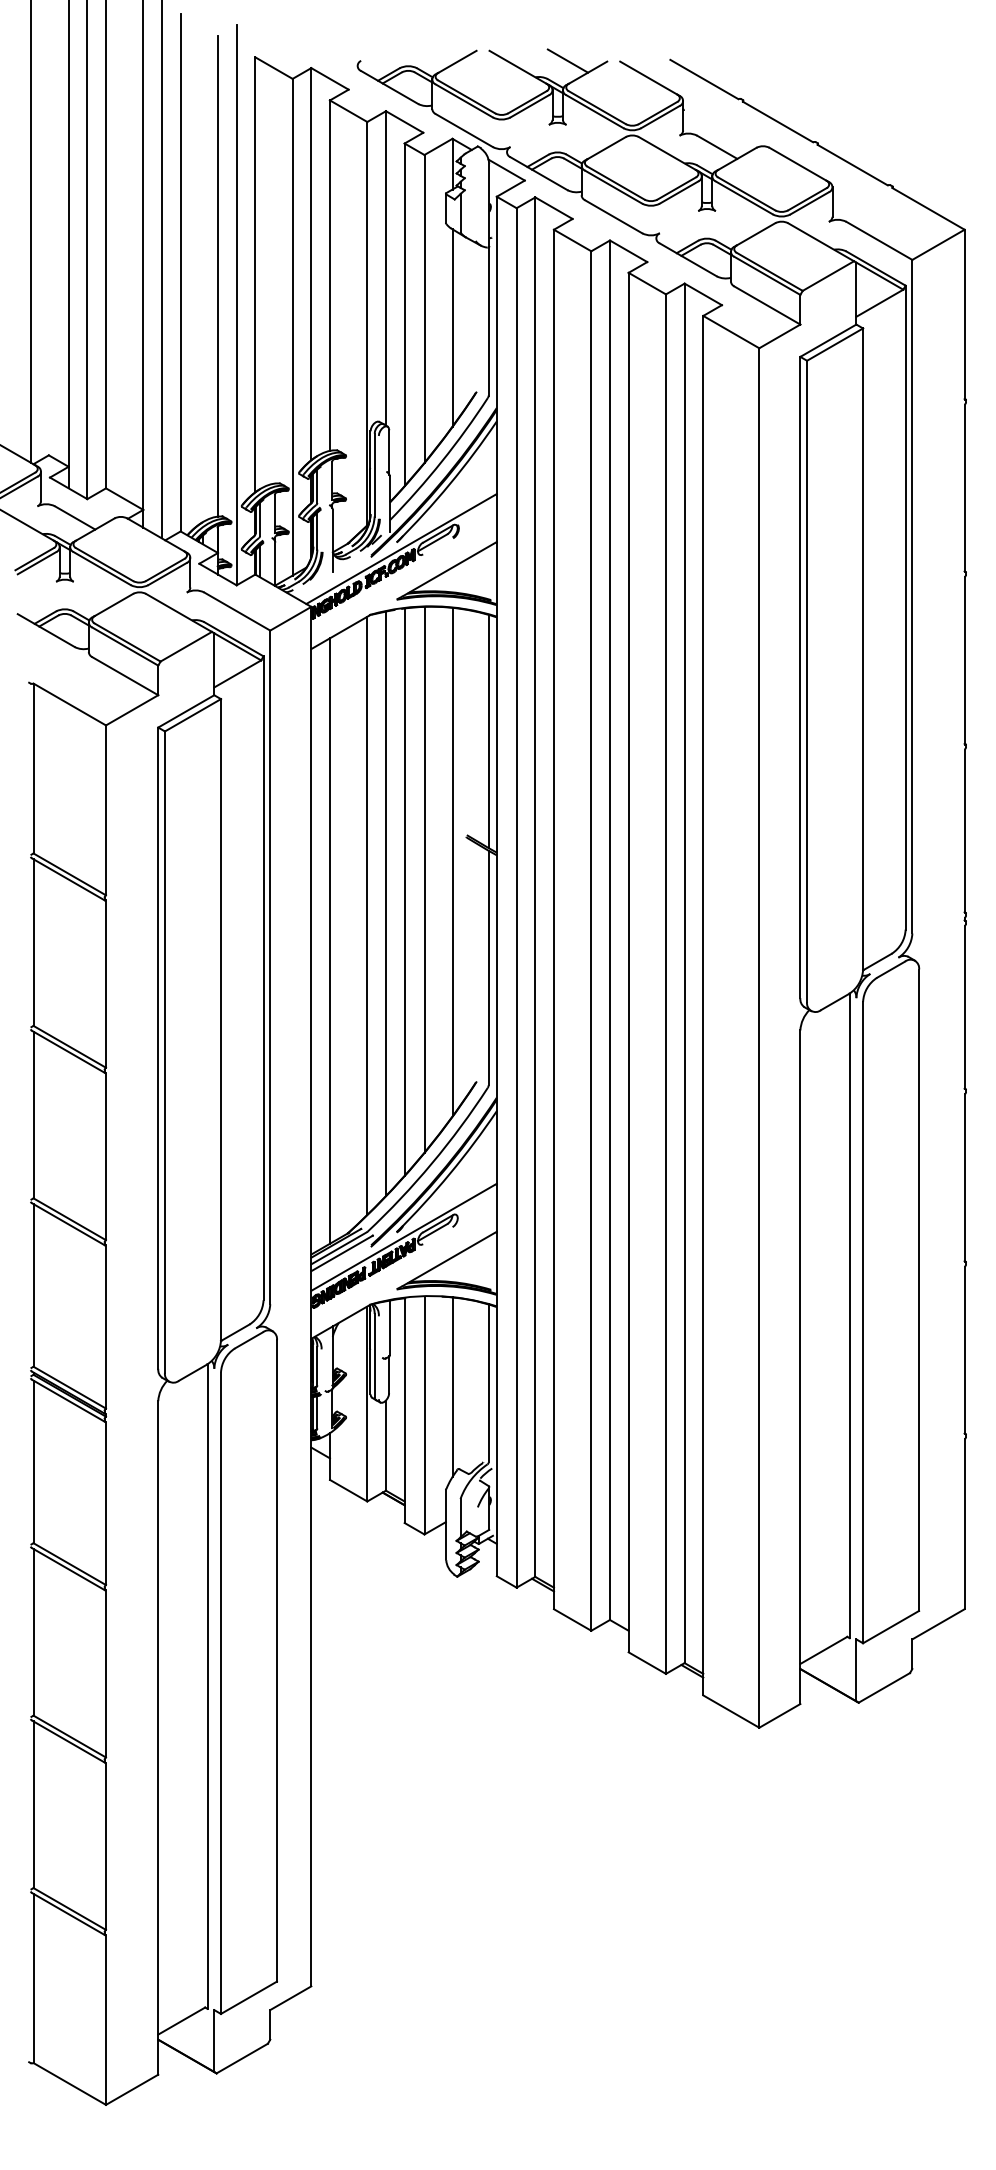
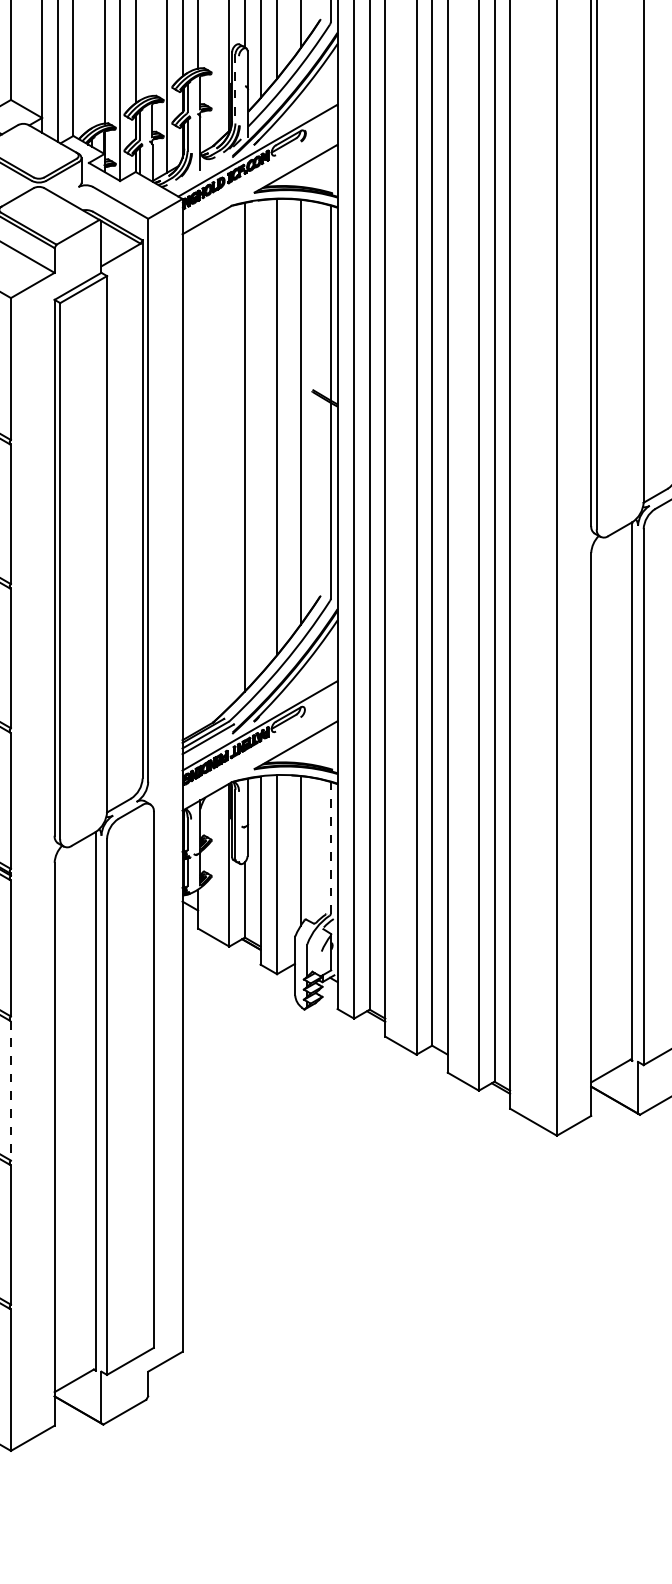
line: (374, 475) -> (235, 89), solid -> dashed
line: (404, 891) -> (260, 436), removed
line: (367, 915) -> (229, 456), removed
line: (330, 940) -> (198, 477), removed
line: (488, 1383) -> (330, 848), solid -> dashed
line: (106, 1673) -> (11, 1090), solid -> dashed

